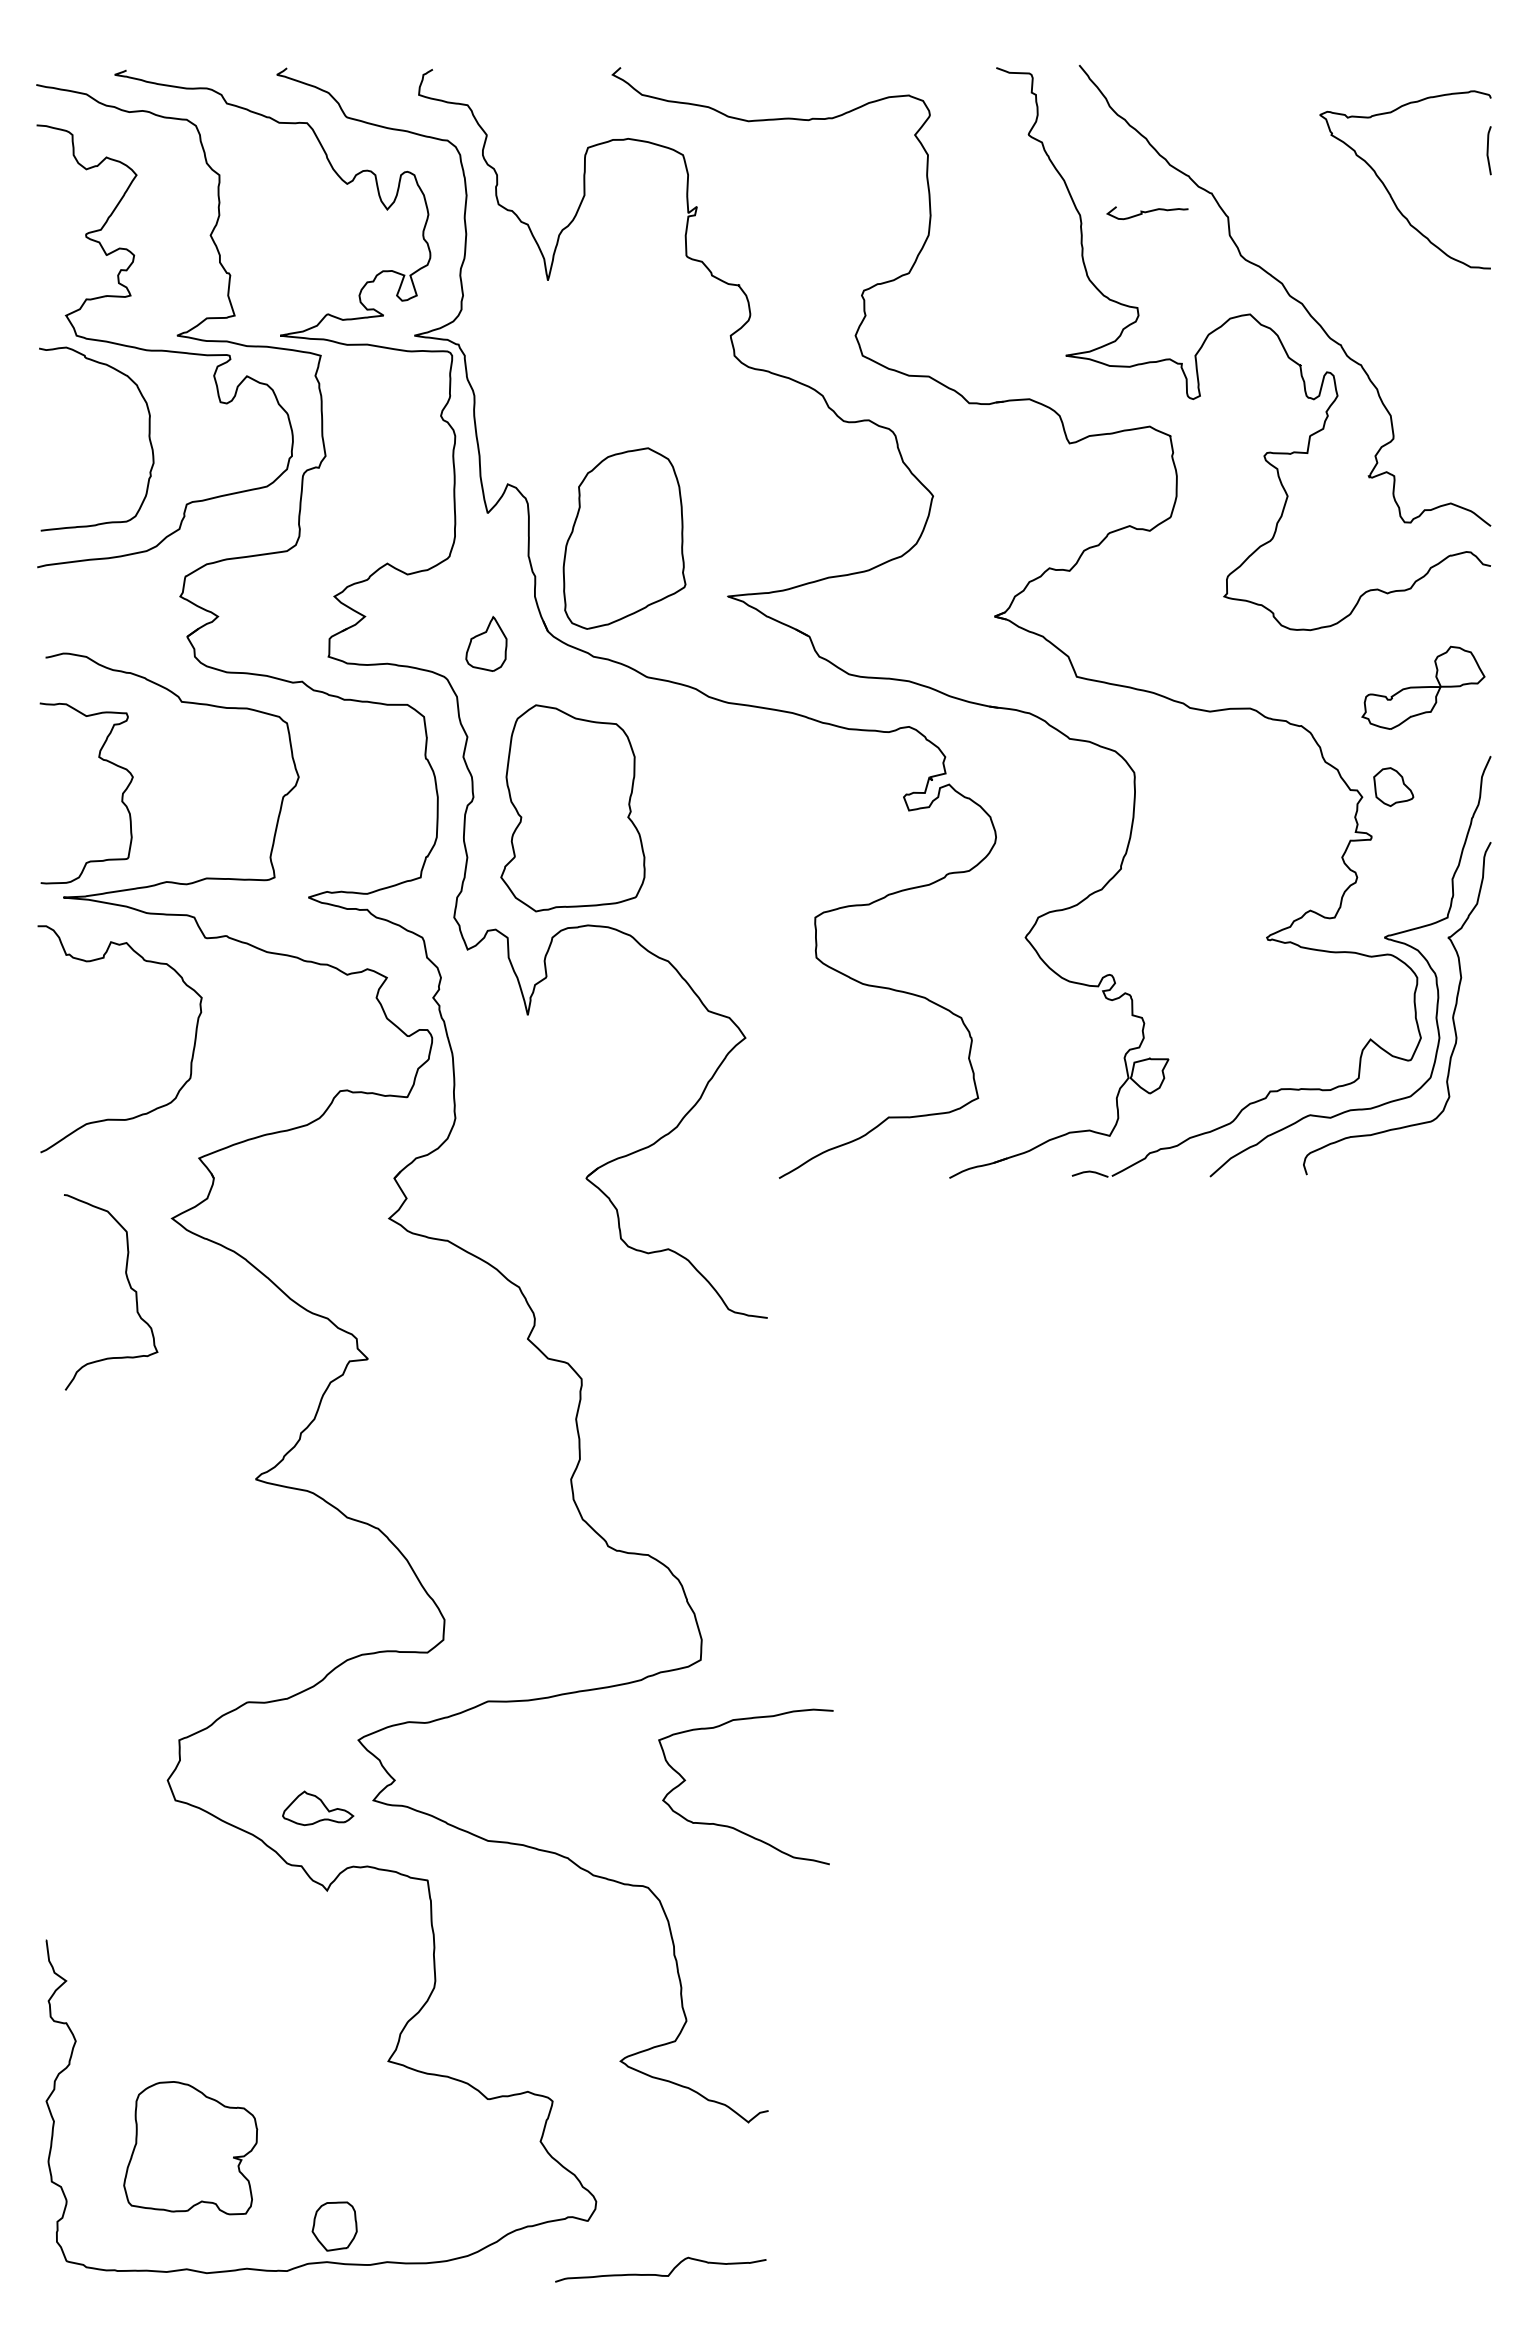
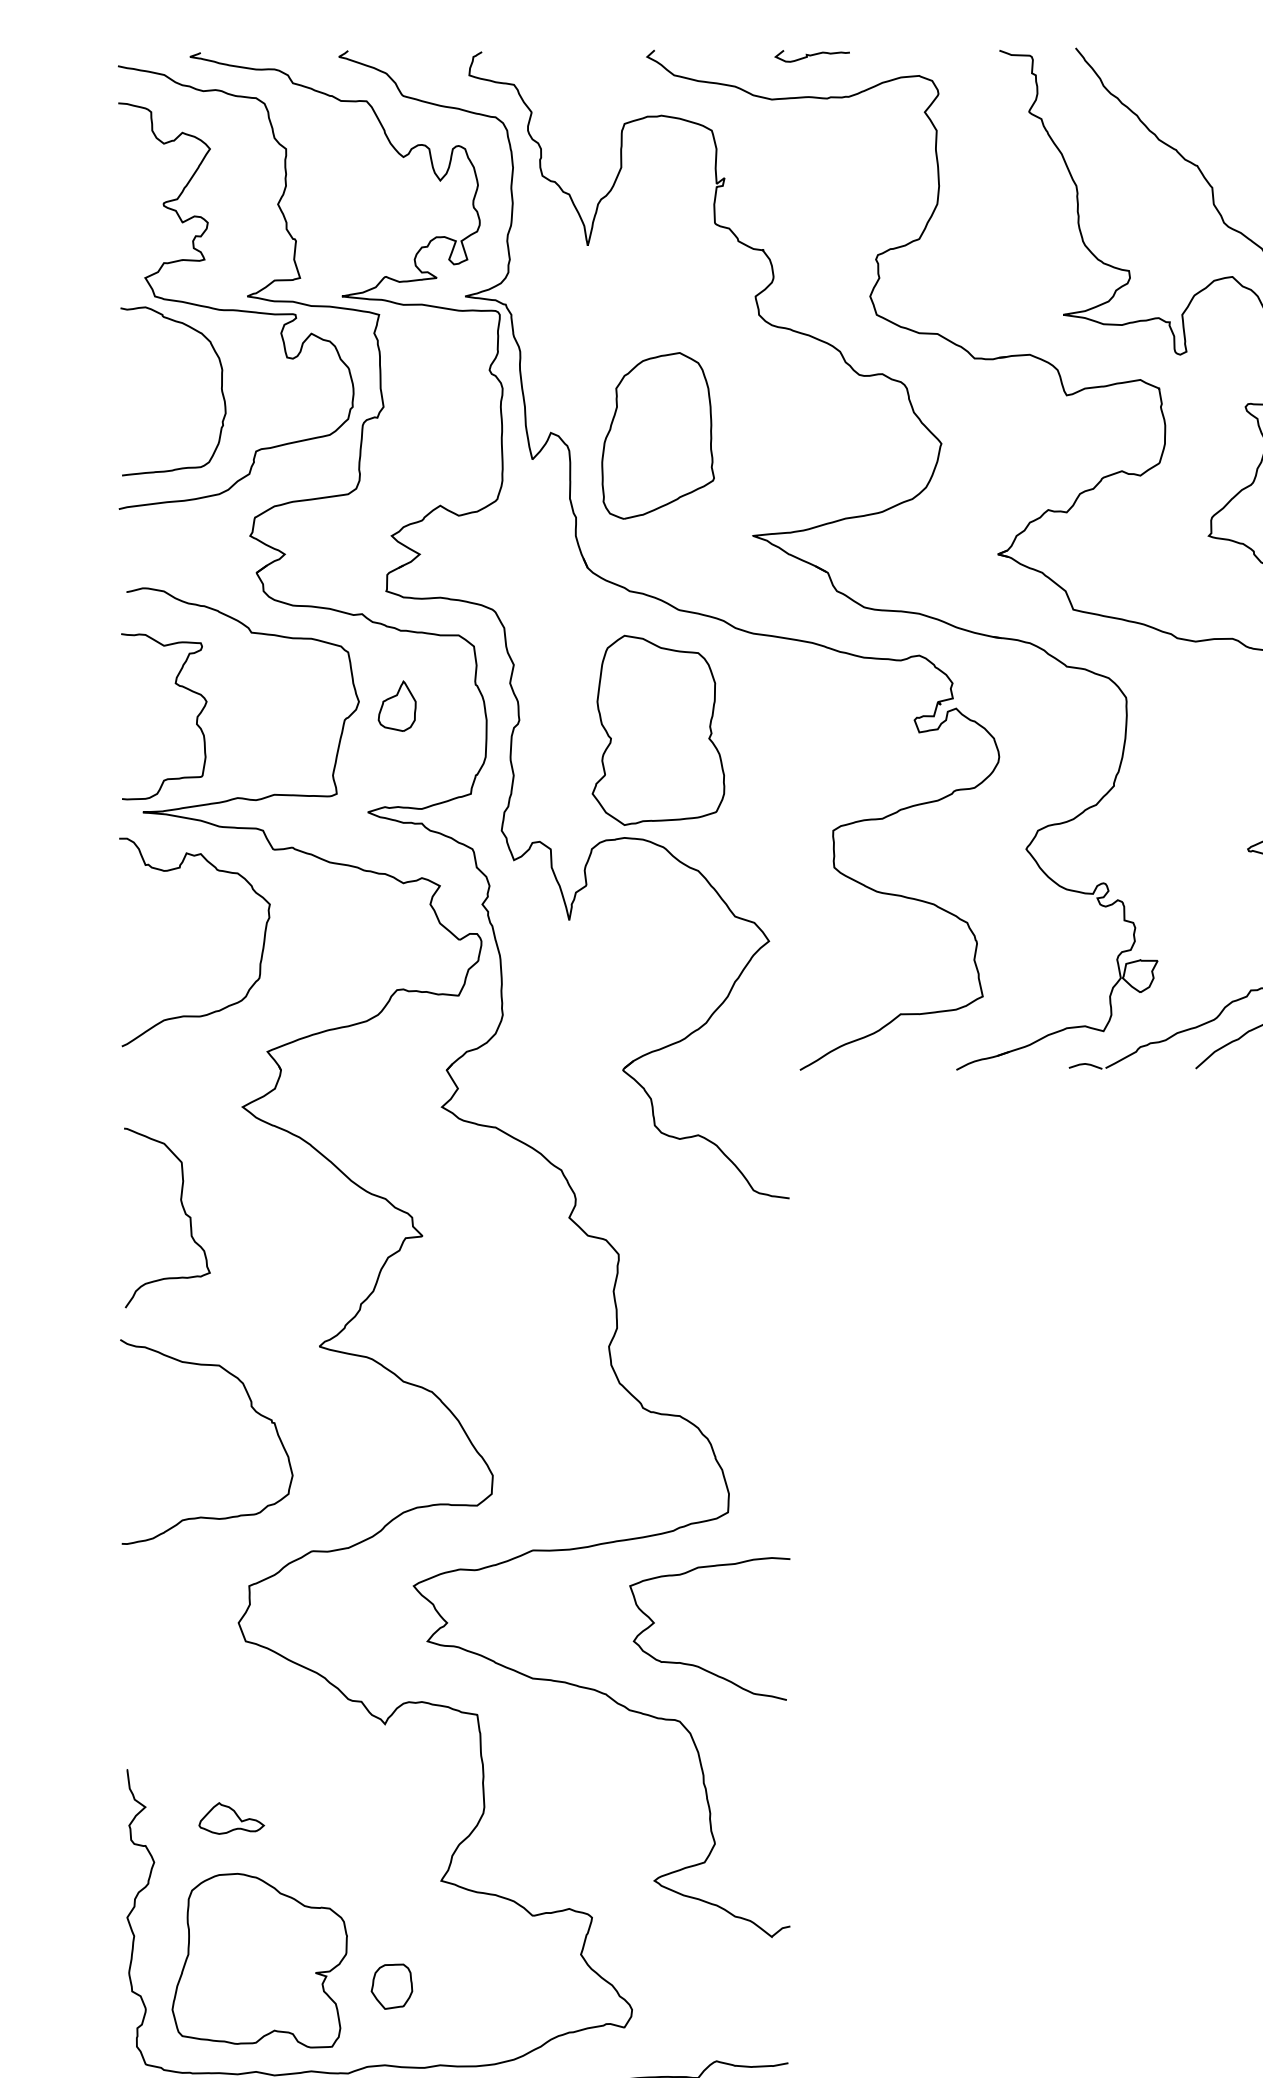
curve: (1147, 212) -> (812, 55), moved
part: (624, 538) -> (658, 435), moved
part: (486, 643) -> (397, 705), moved
part: (572, 808) -> (658, 730), moved
curve: (128, 1284) -> (183, 1210), moved
curve: (180, 1544) -> (250, 1406), added
part: (318, 1808) -> (232, 1818), moved
curve: (731, 1826) -> (696, 1665), moved
part: (190, 2147) -> (259, 1960), size x1.43
part: (334, 2226) -> (391, 1986), moved

